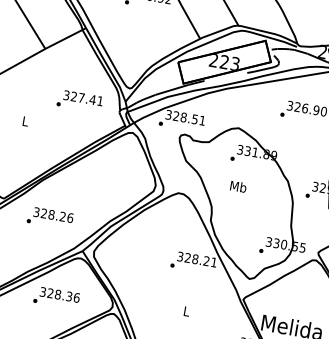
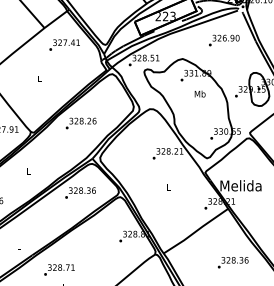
text: (79, 100) -> (64, 44), moved
text: (237, 185) -> (199, 93), moved
text: (49, 218) -> (80, 123), moved

